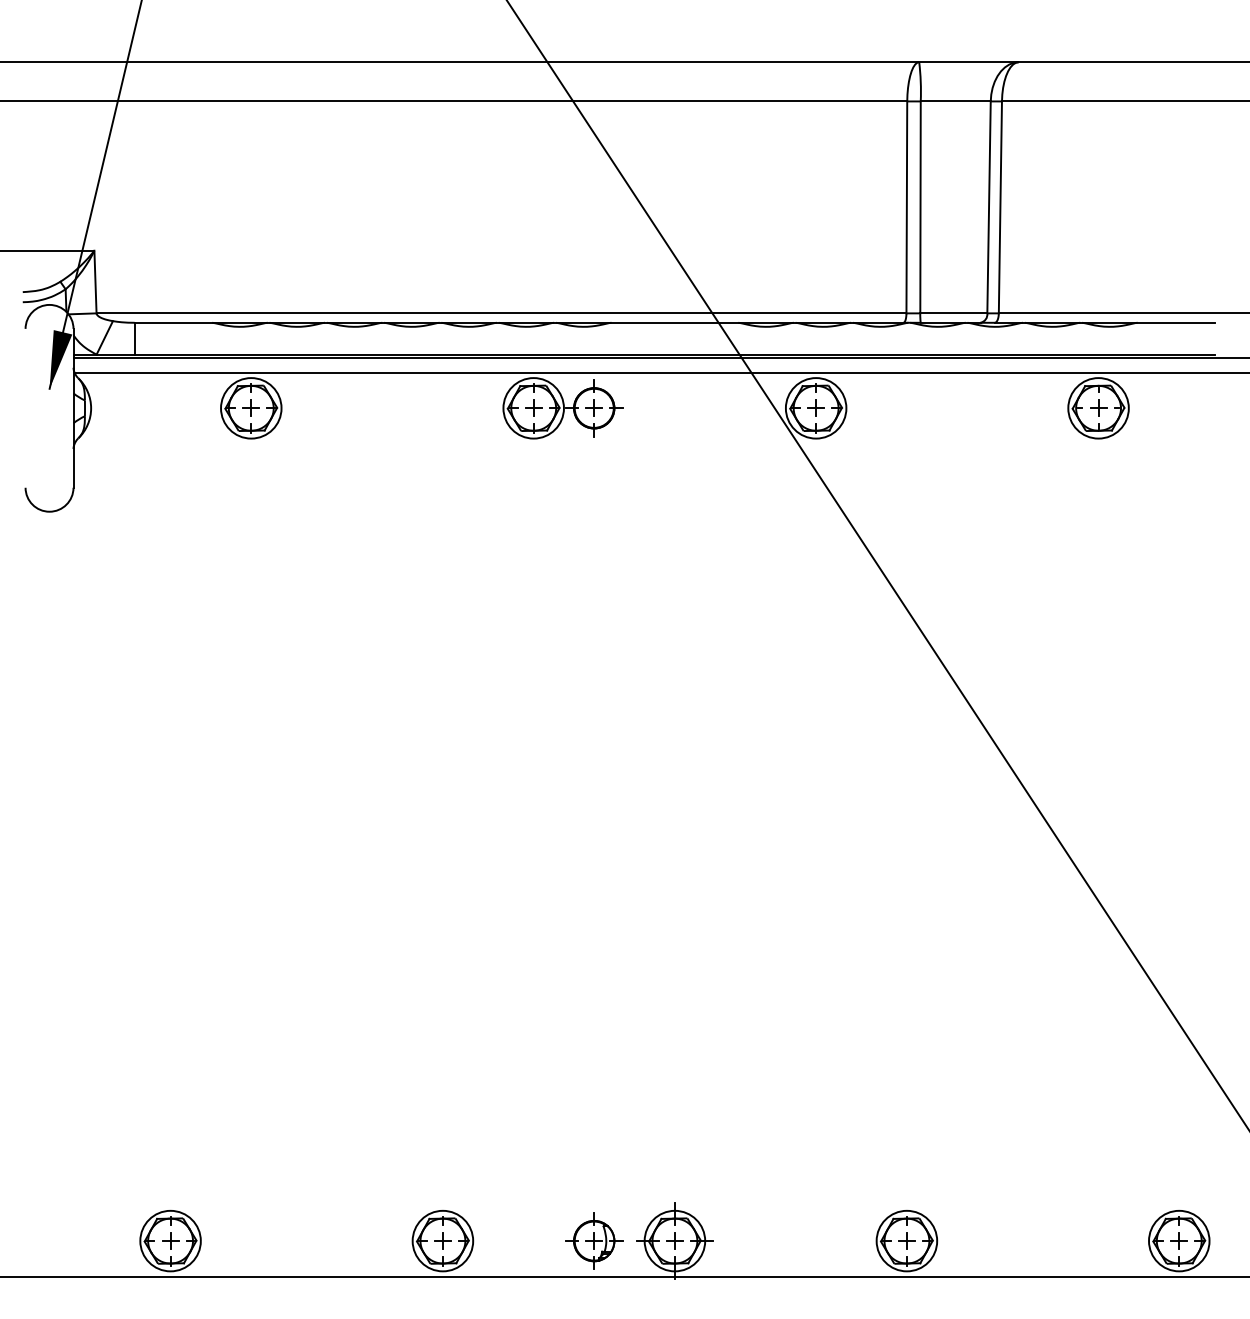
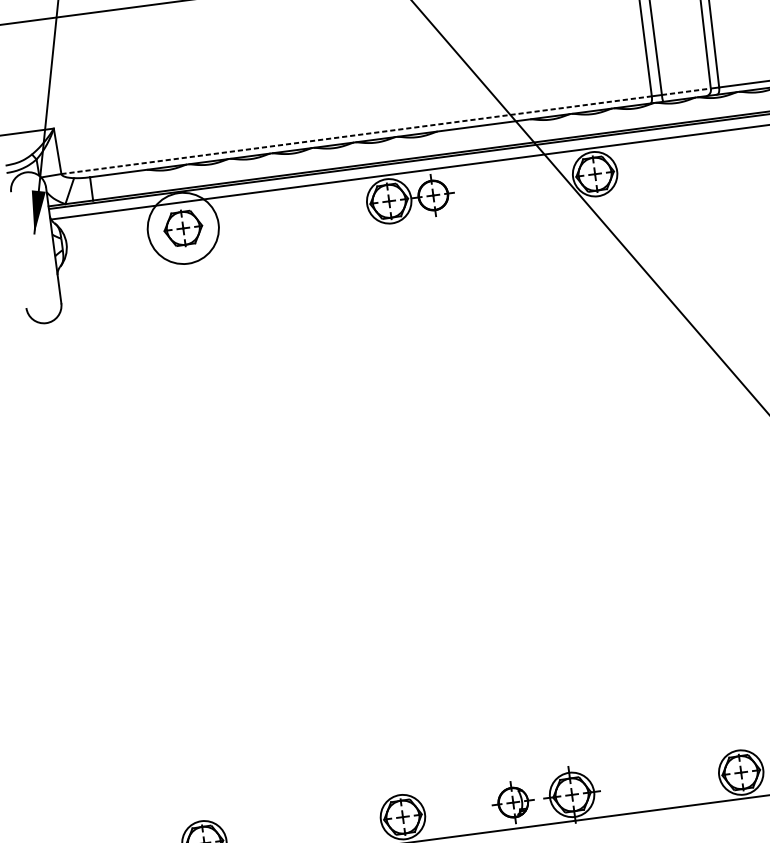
line: (501, 313) -> (356, 135), solid -> dashed
line: (953, 313) -> (686, 91), solid -> dashed
circle: (251, 408) -> (183, 228), size x1.6

